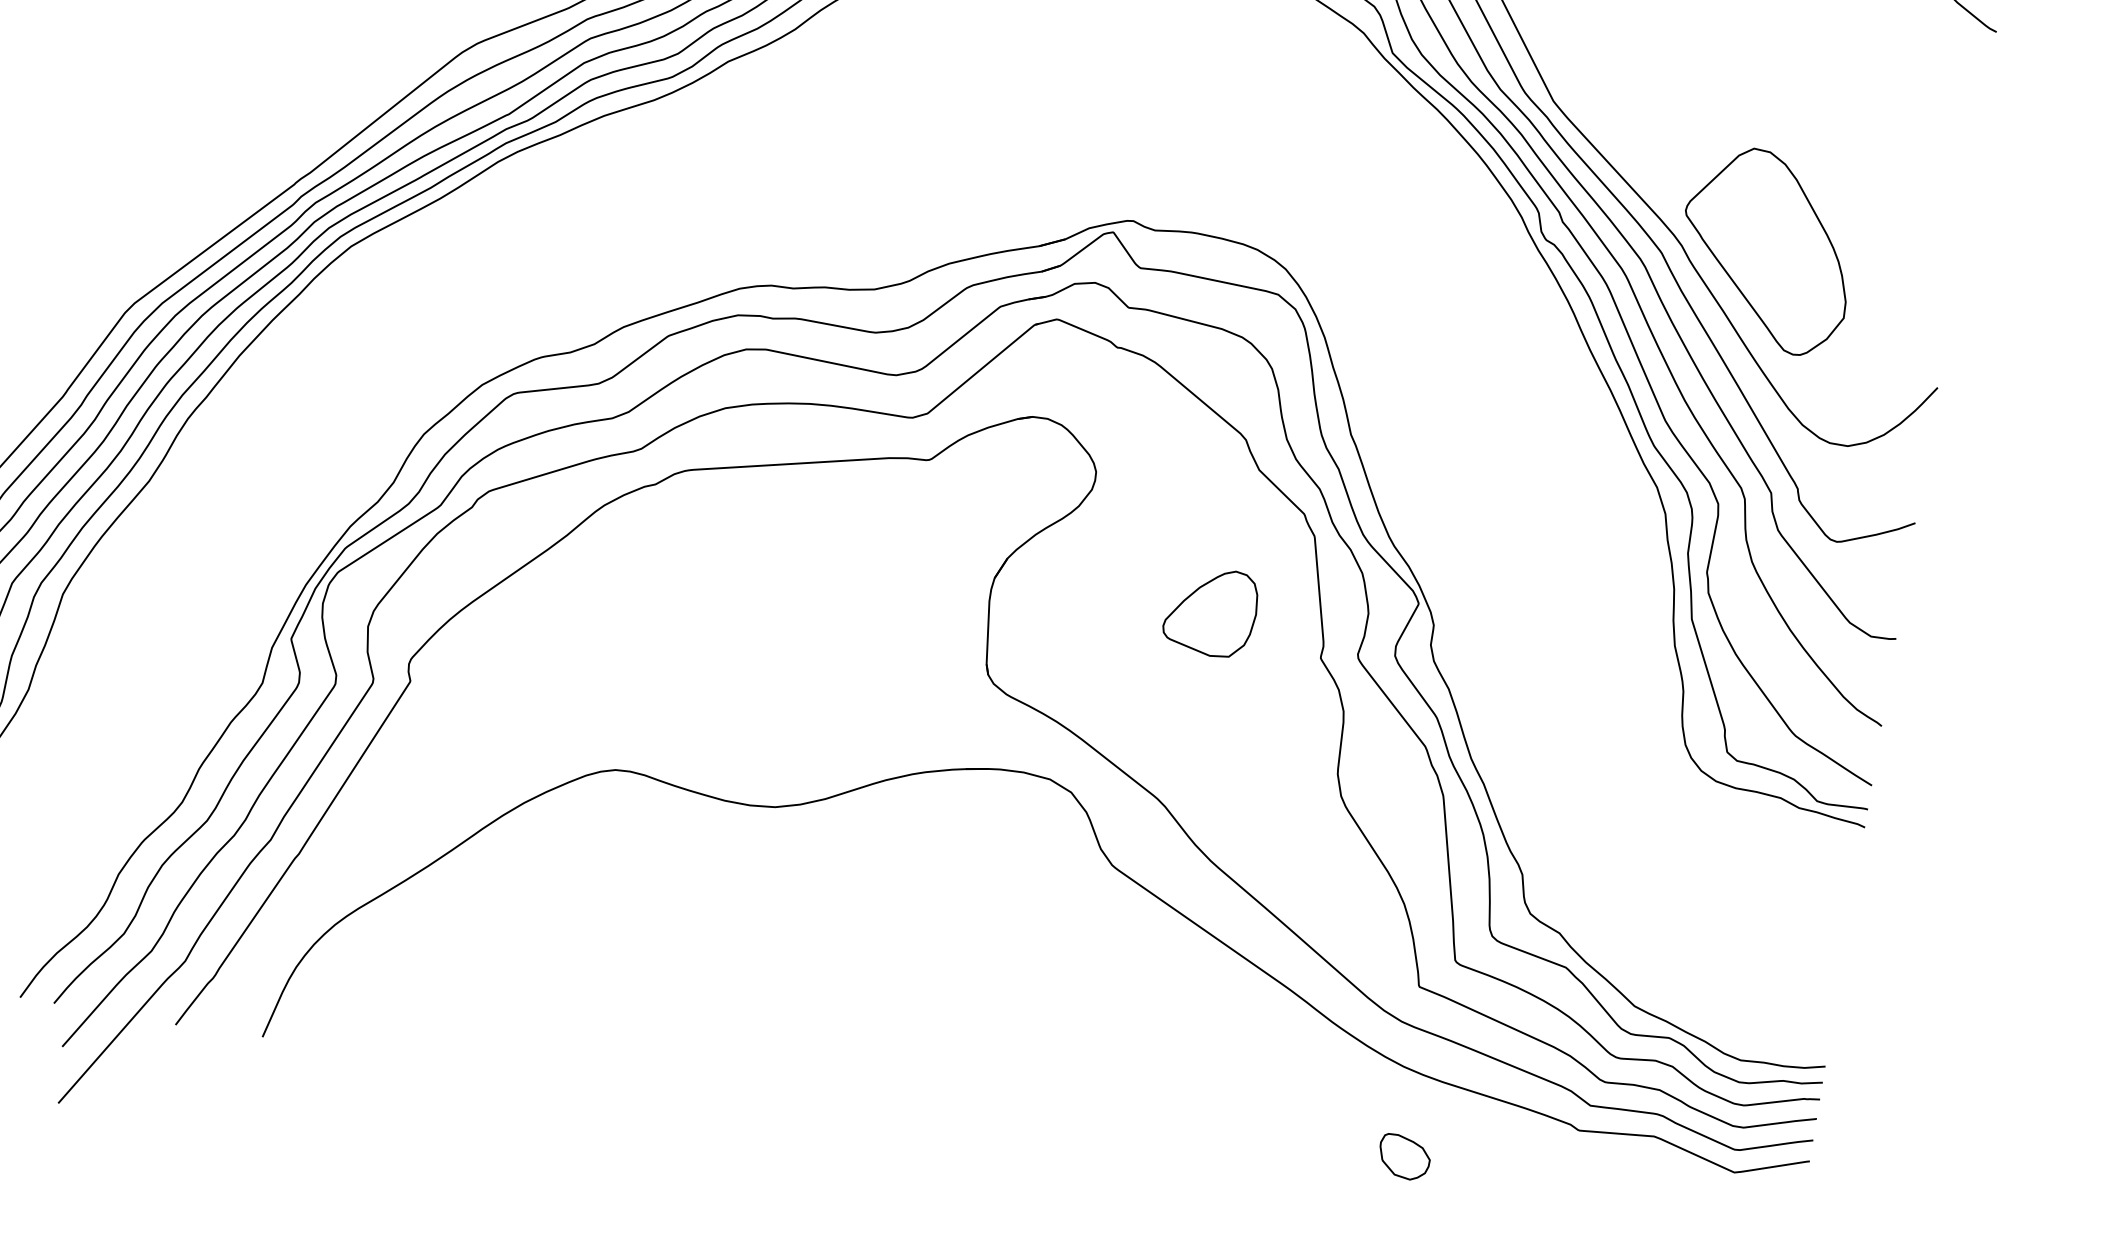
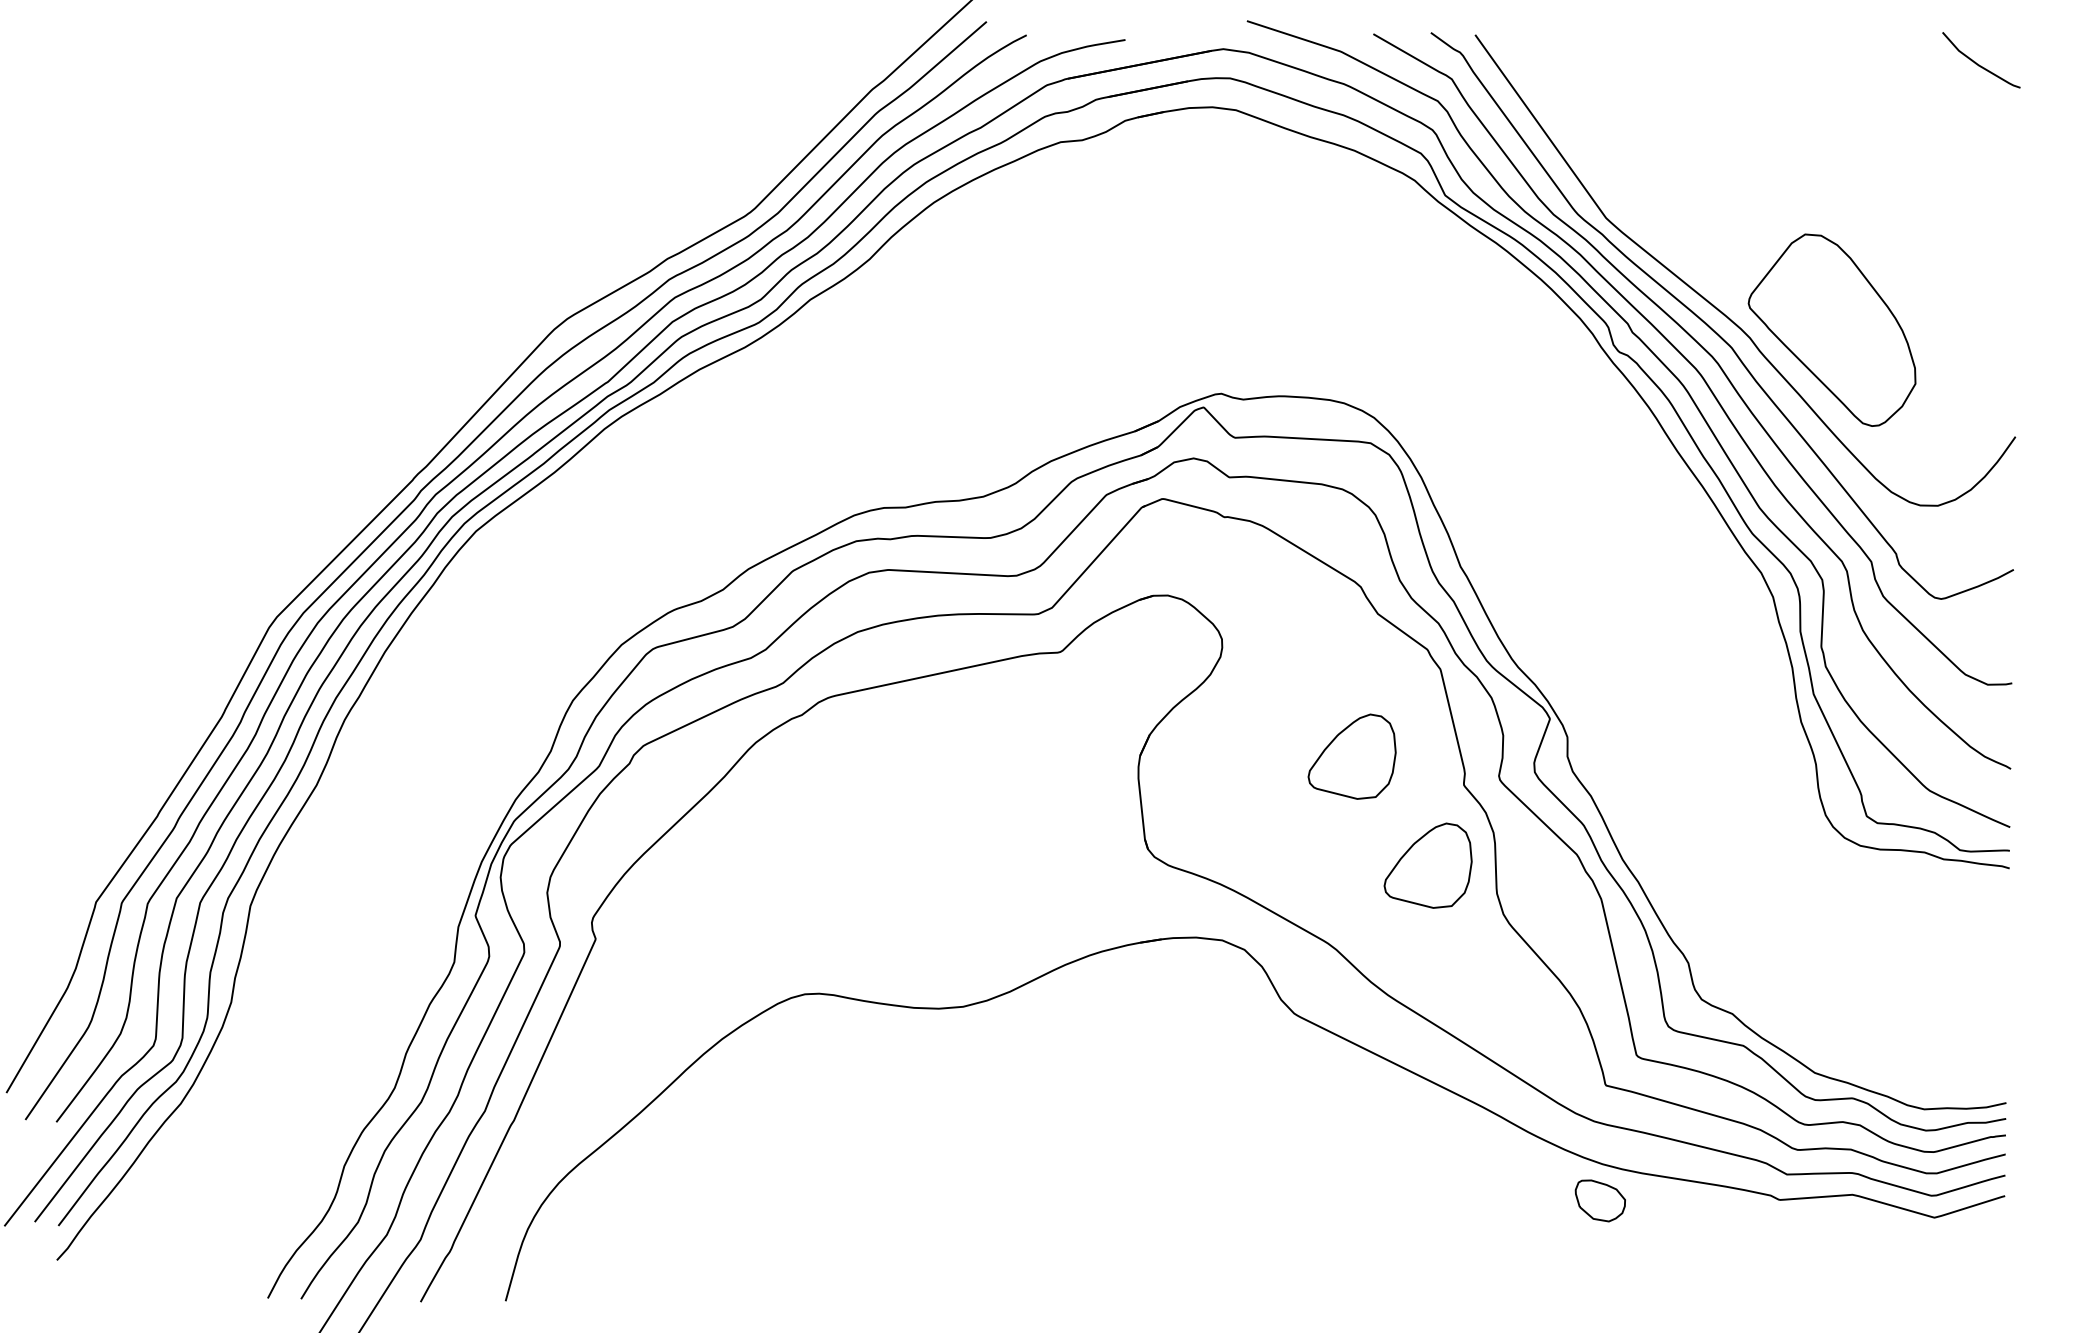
part: (1271, 734) -> (1427, 865), added
part: (1403, 1156) -> (1599, 1200), moved

